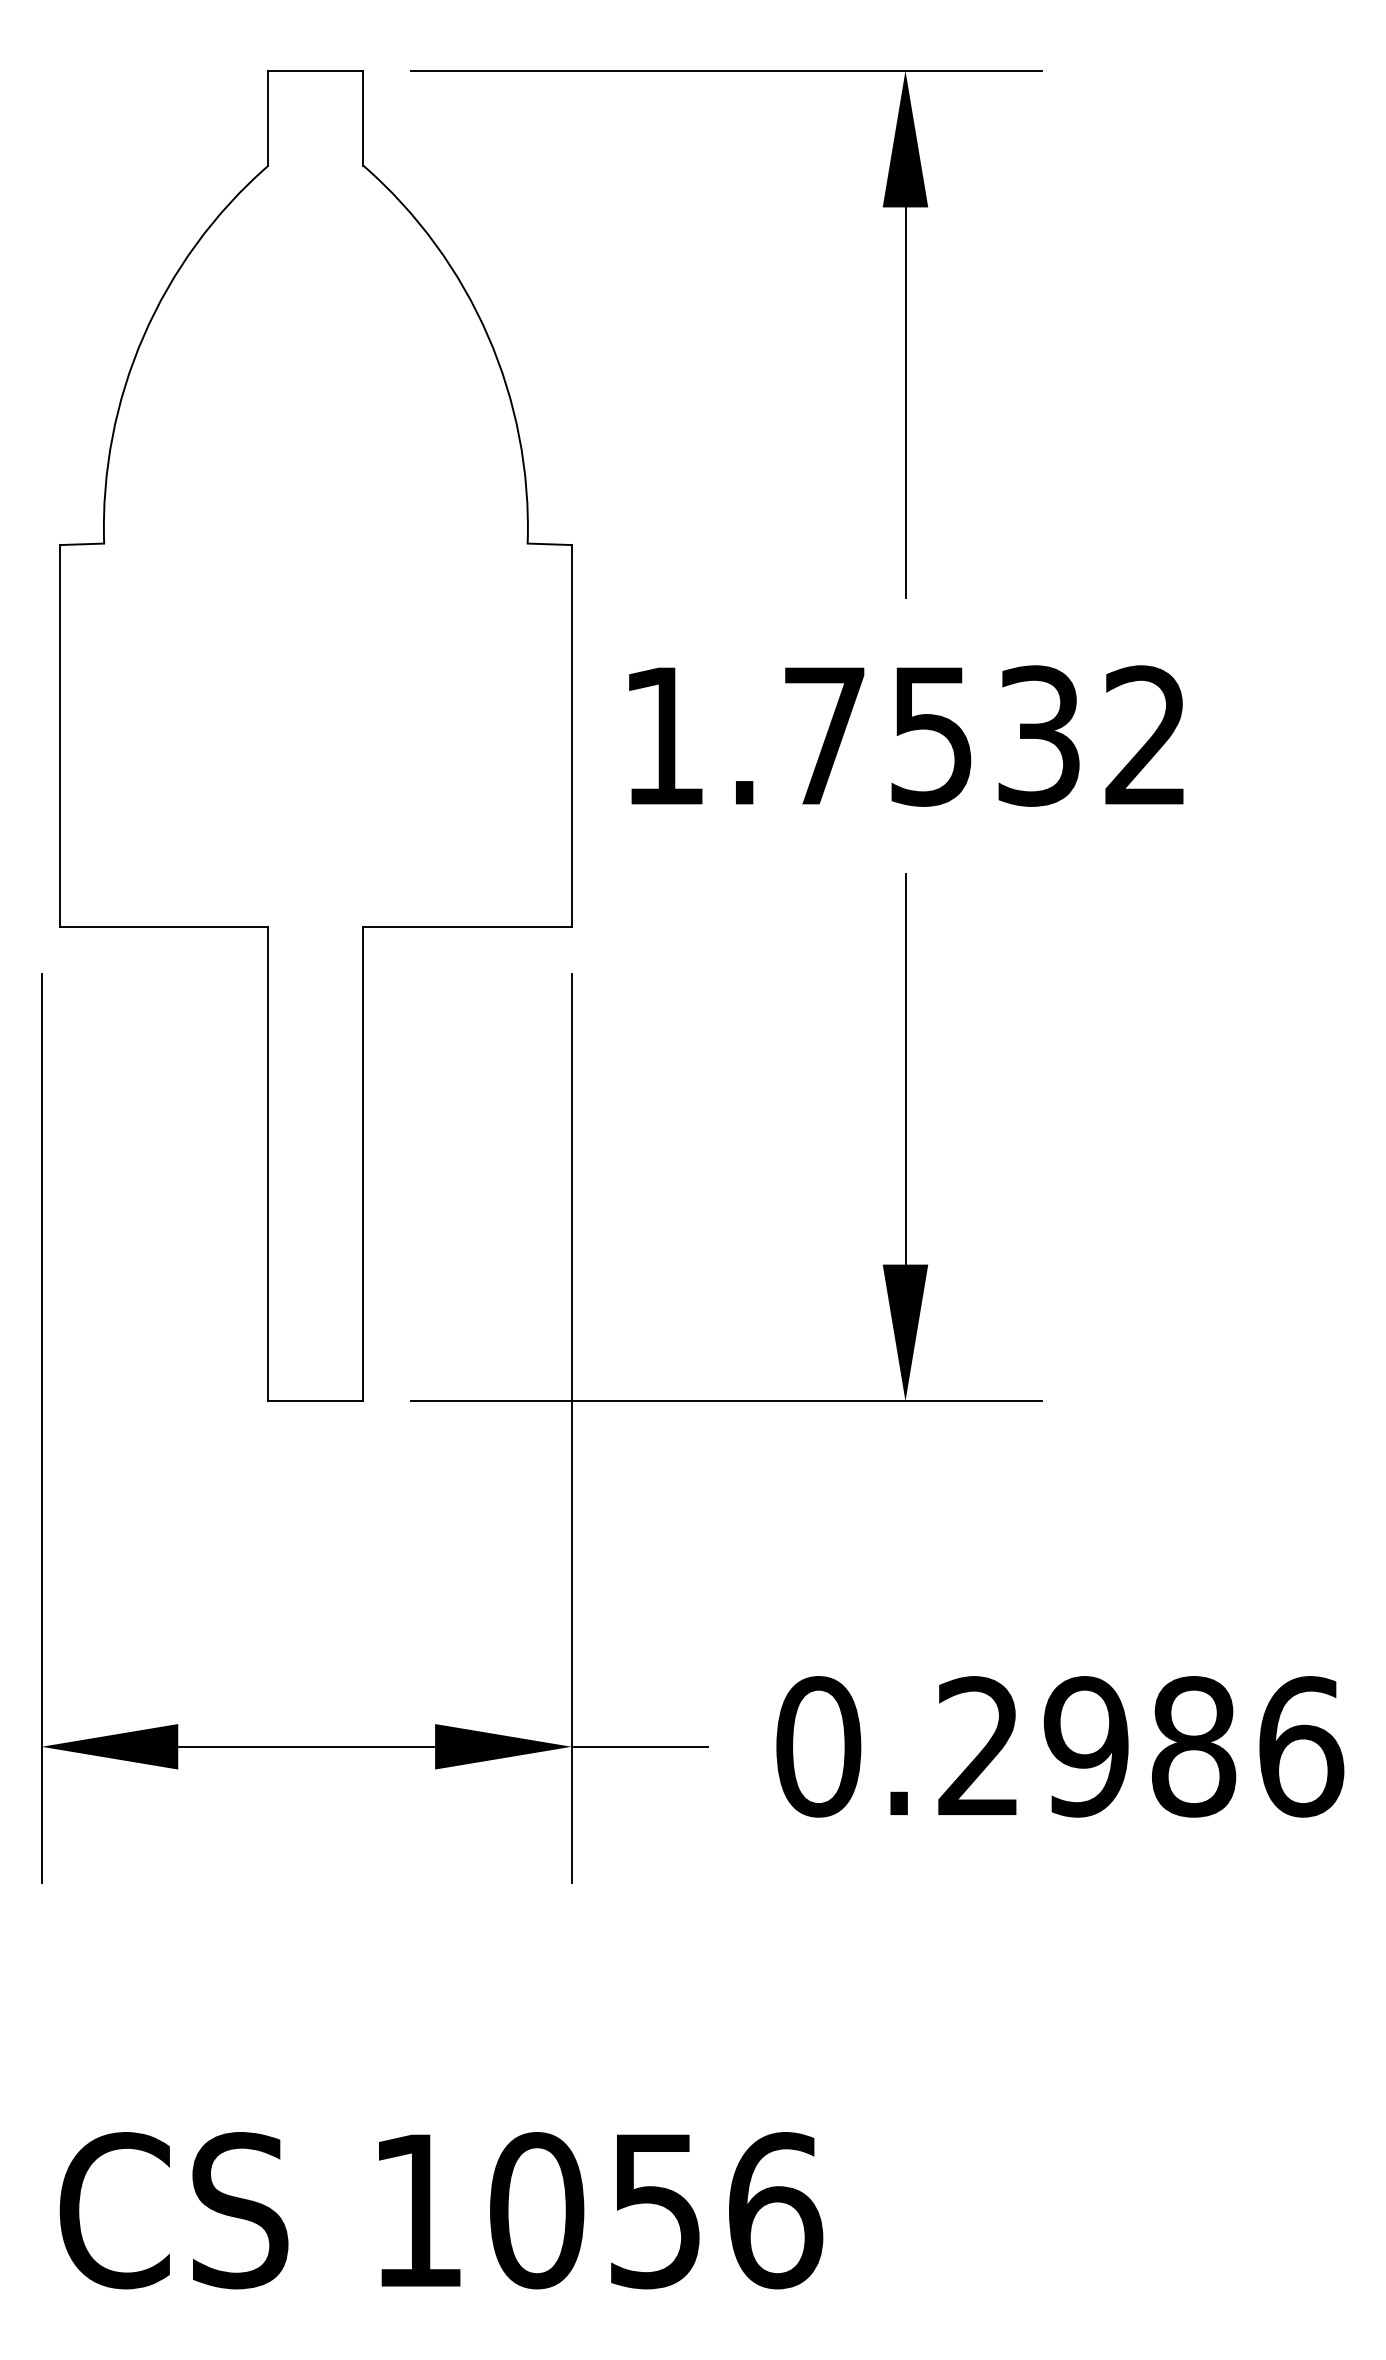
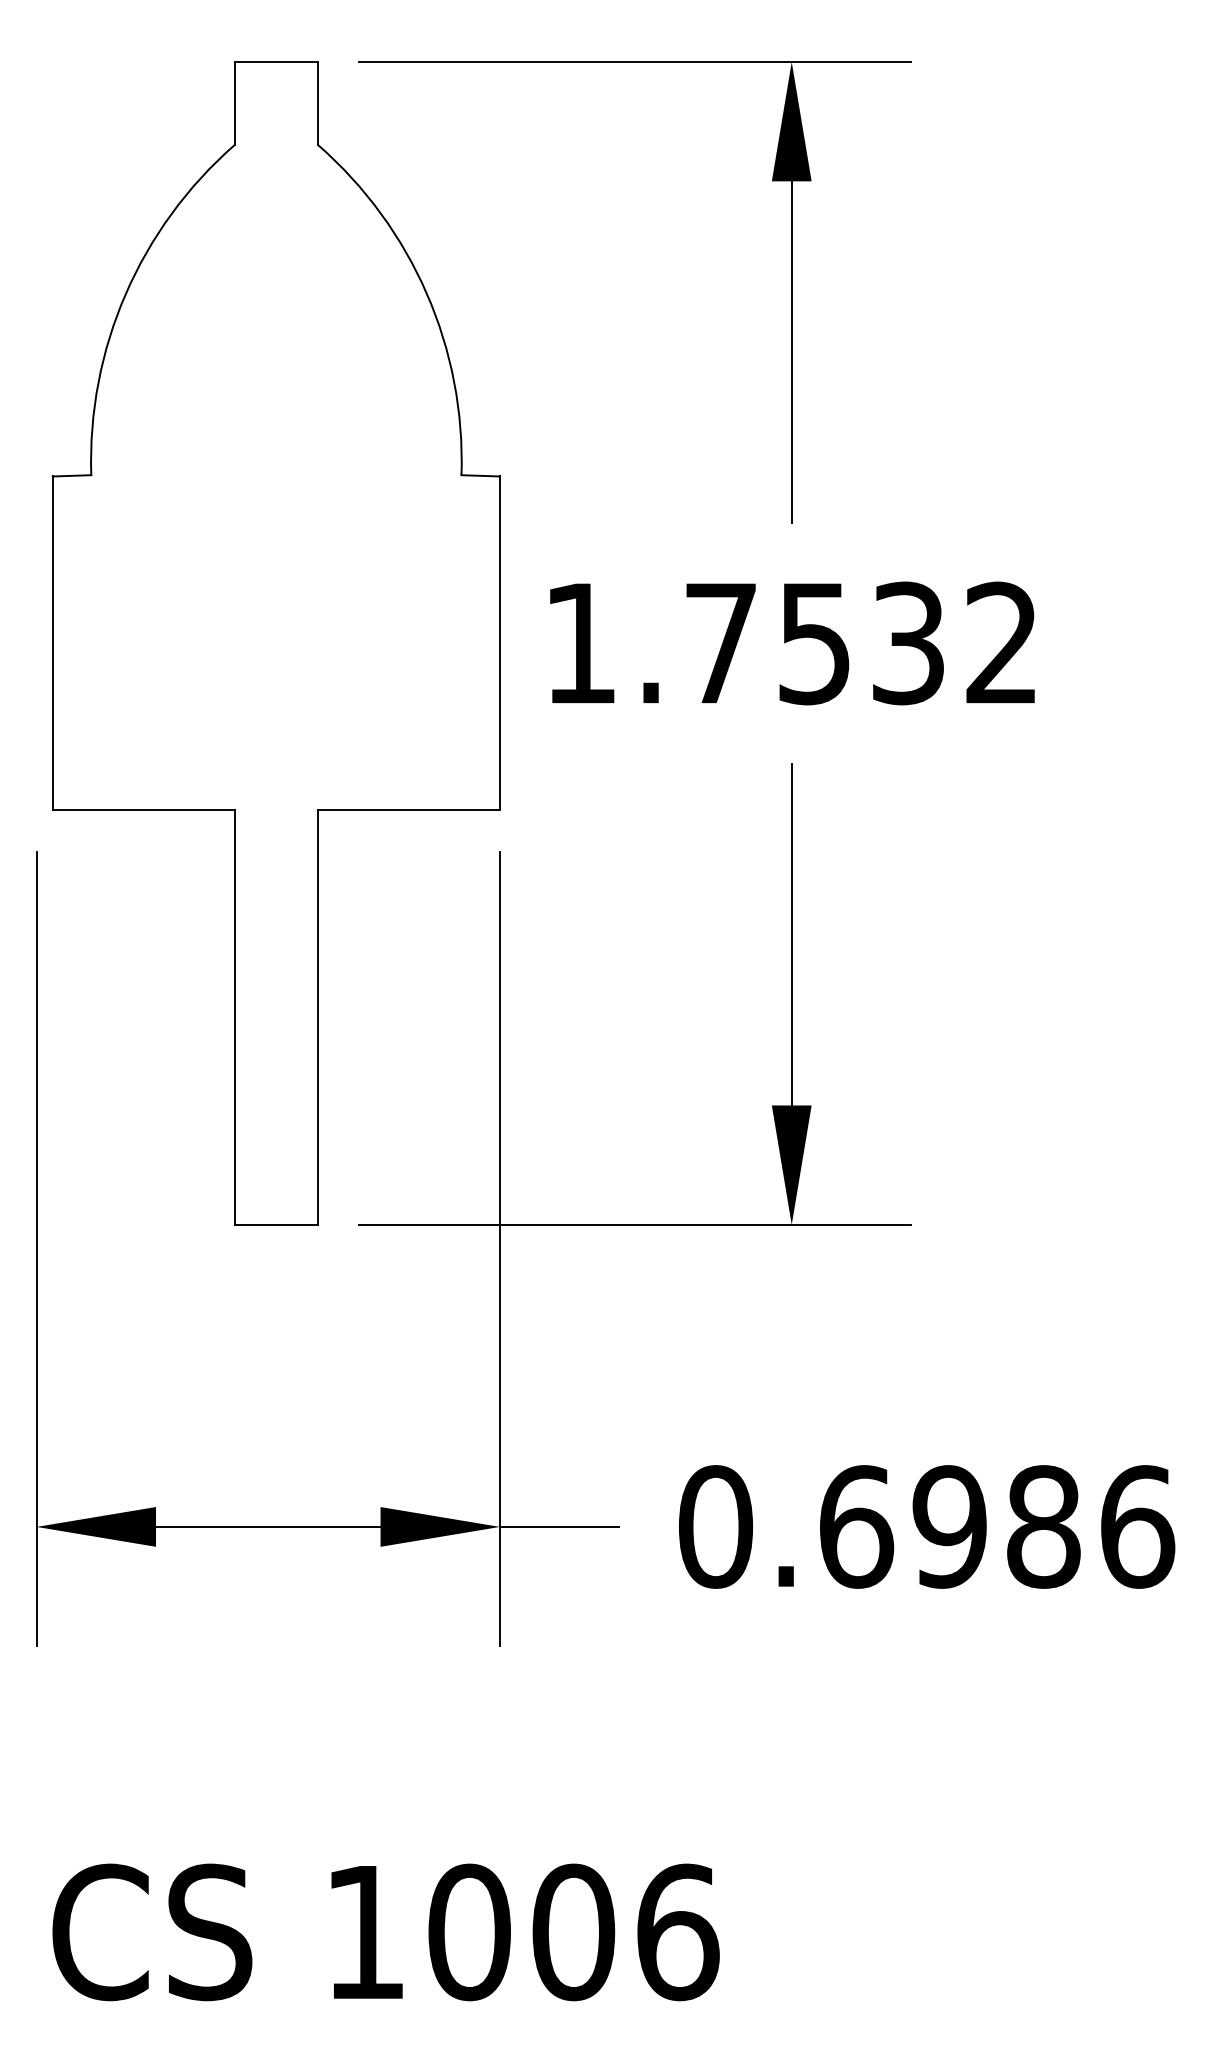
text: (979, 1746) -> (856, 1526), 0.2986 -> 0.6986
text: (656, 2210) -> (574, 1932), 1056 -> 1006

